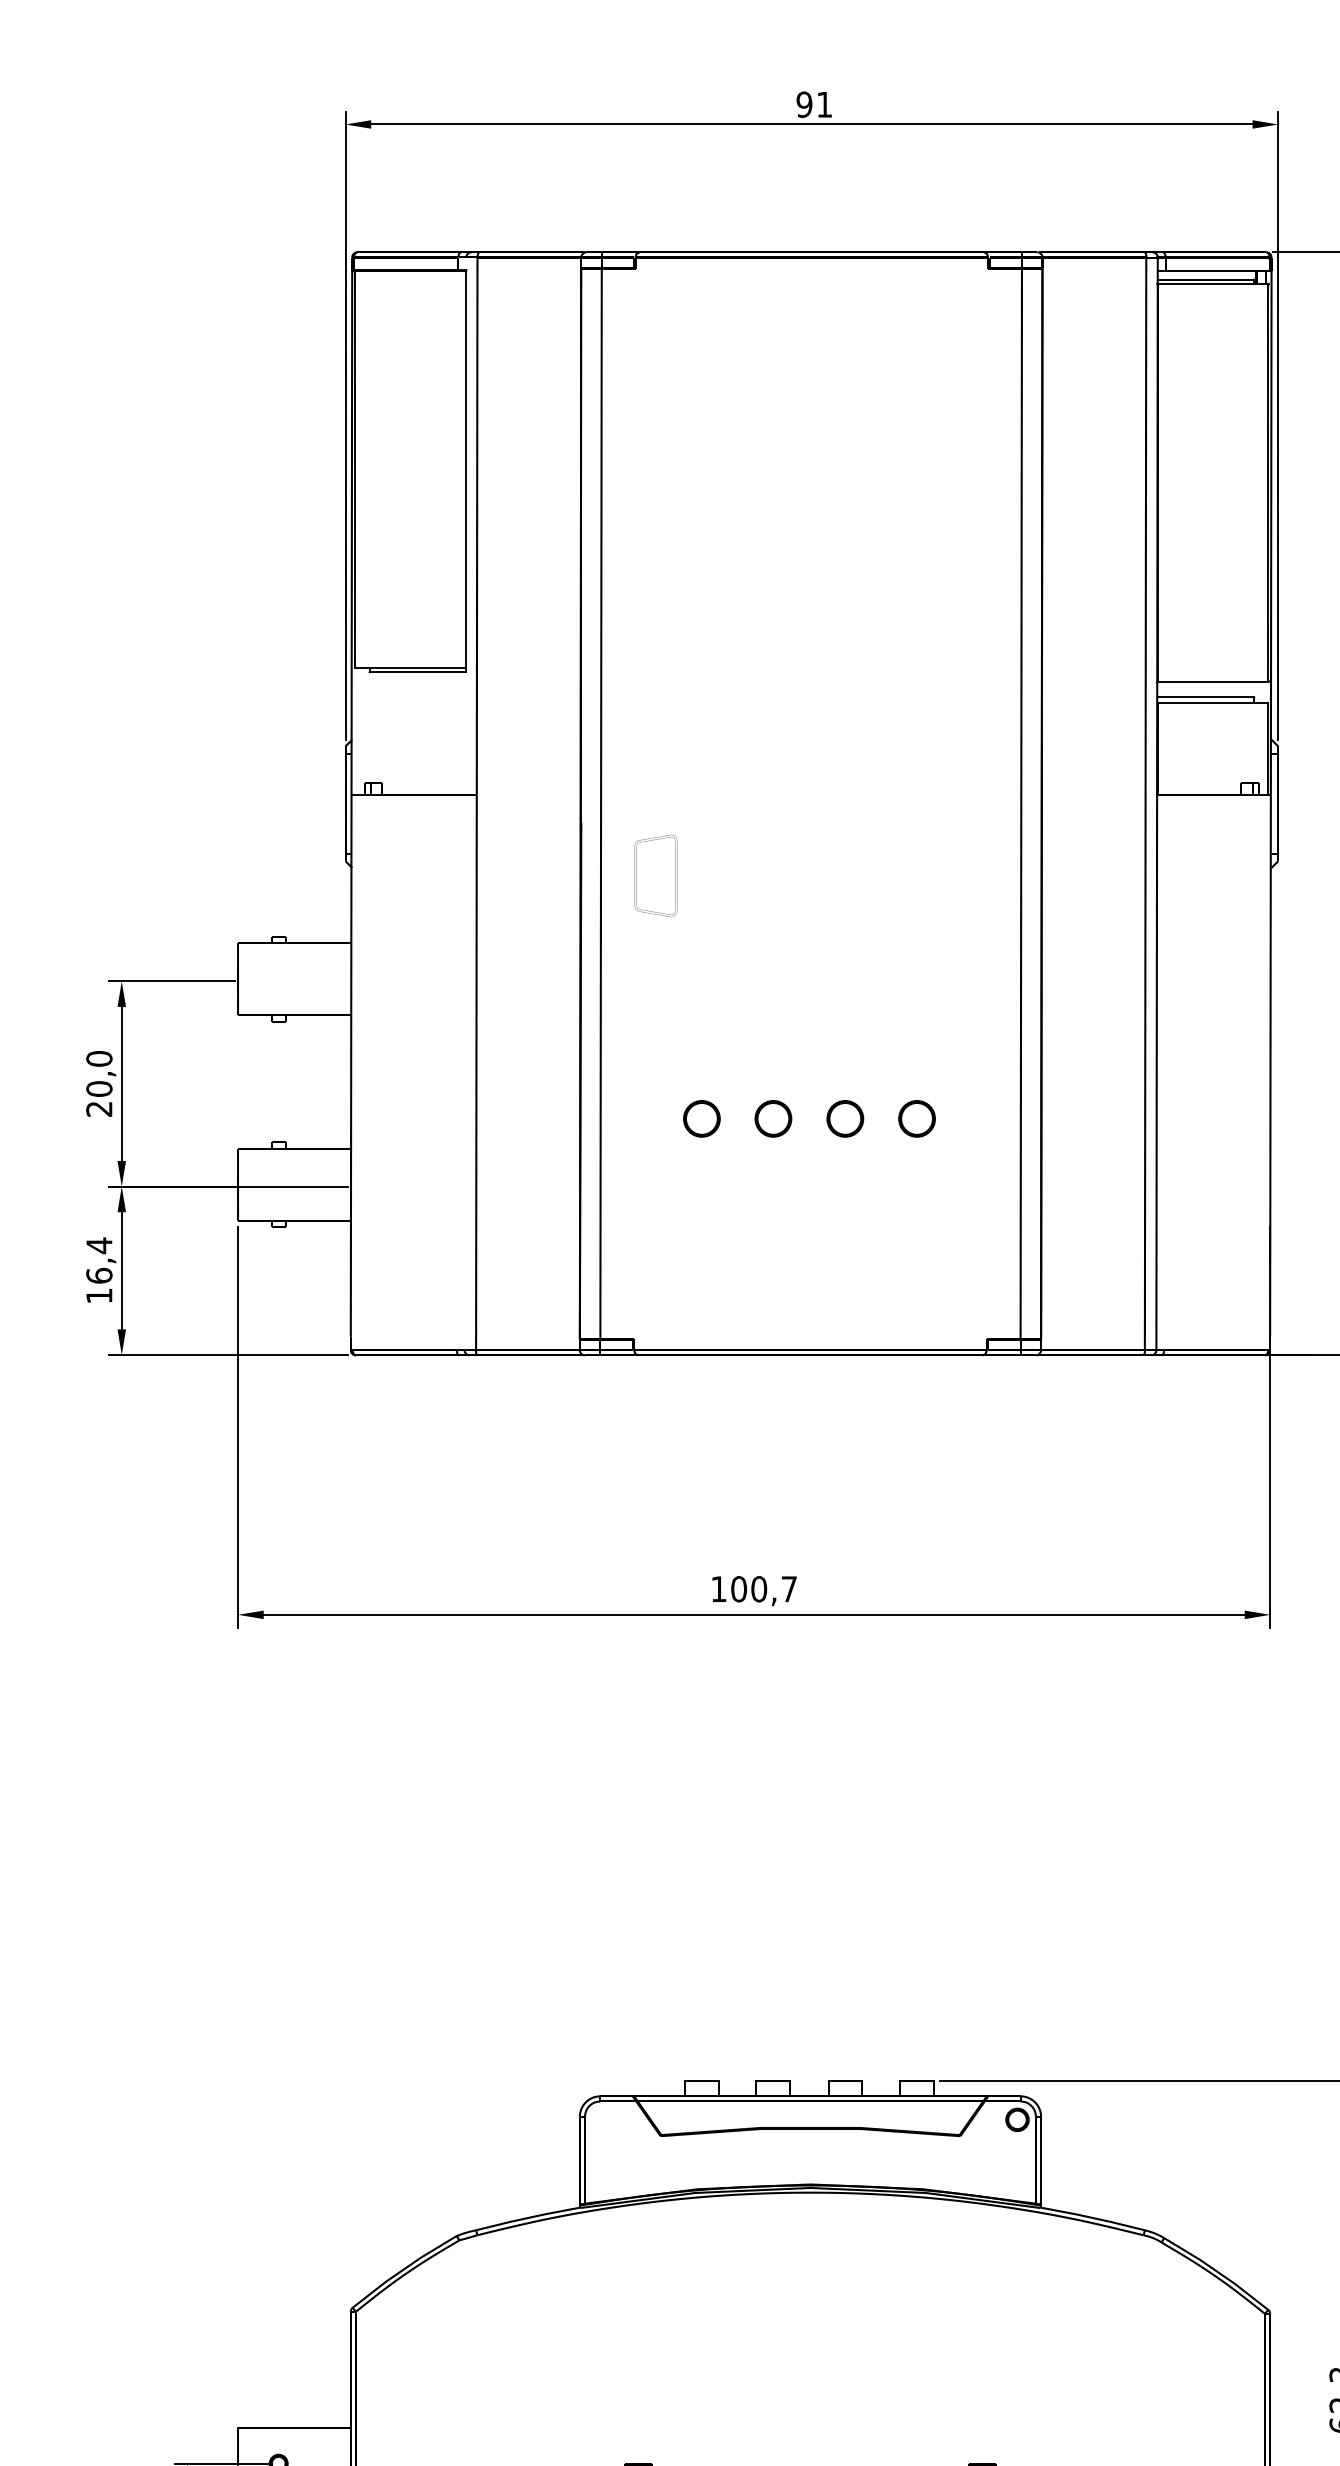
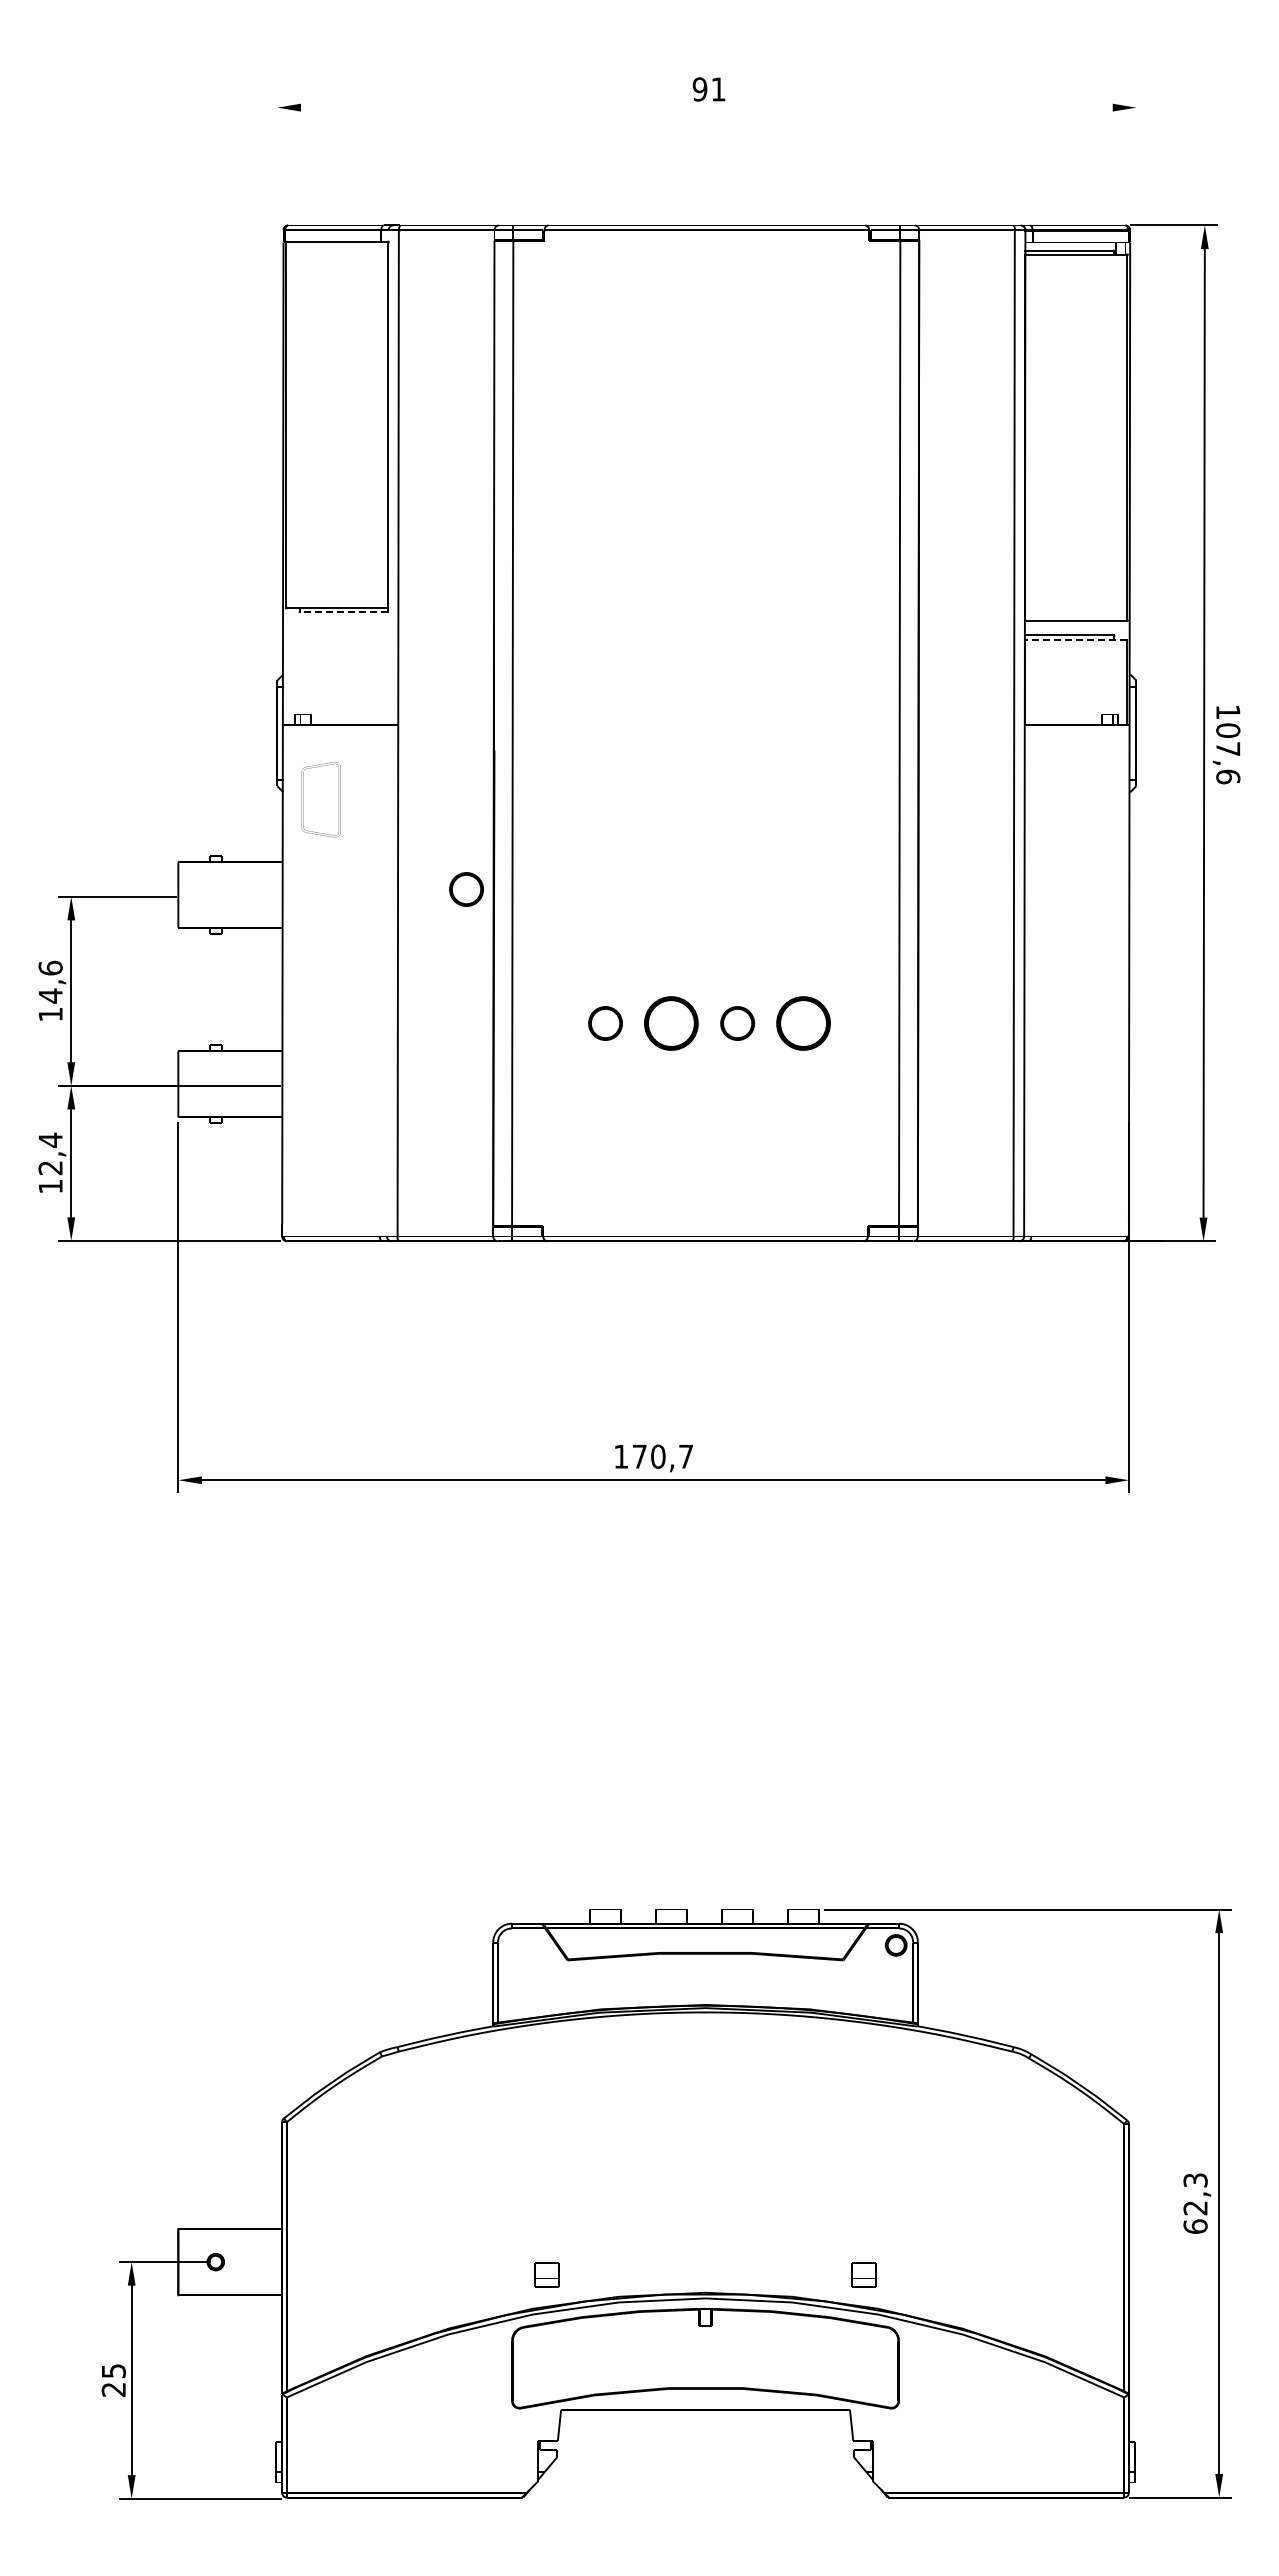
line: (811, 124) -> (706, 107), removed
line: (345, 425) -> (277, 384), removed
line: (1278, 425) -> (1136, 384), removed
line: (417, 672) -> (343, 612), solid -> dashed
line: (1213, 703) -> (1076, 640), solid -> dashed
part: (655, 875) -> (320, 799), moved
part: (550, 973) -> (466, 889), added
text: (99, 1083) -> (50, 990), 20,0 -> 14,6
part: (773, 1118) -> (671, 1023), size x1.6
part: (916, 1118) -> (803, 1023), size x1.6
text: (99, 1275) -> (50, 1167), 16,4 -> 12,4
text: (738, 1589) -> (639, 1456), 100,7 -> 170,7

